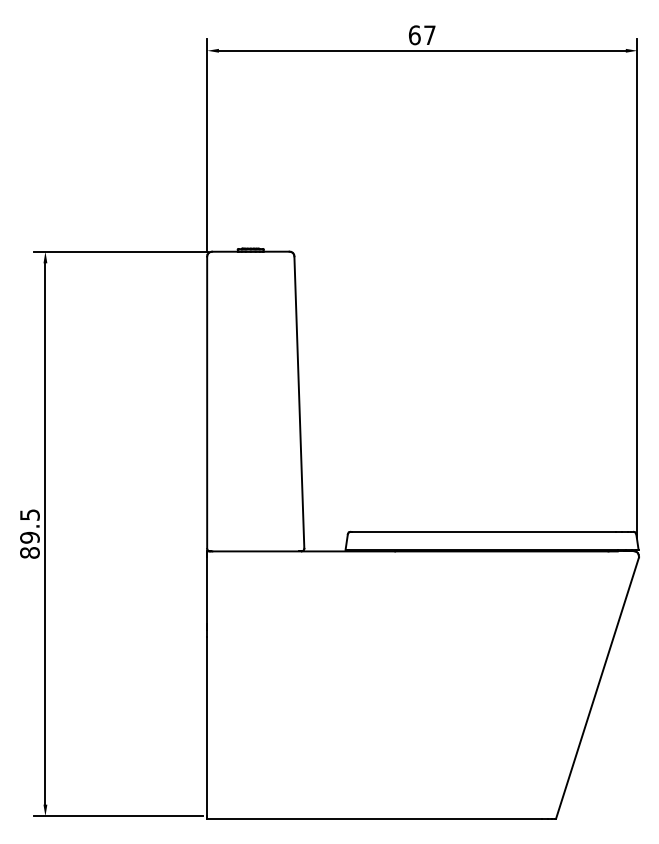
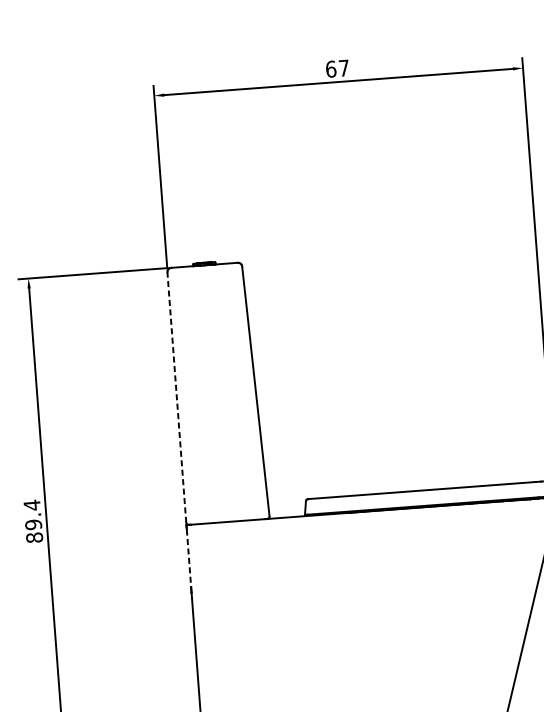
line: (207, 402) -> (177, 397), solid -> dashed
text: (29, 514) -> (31, 504), 89.5 -> 89.4
line: (207, 590) -> (189, 558), solid -> dashed

